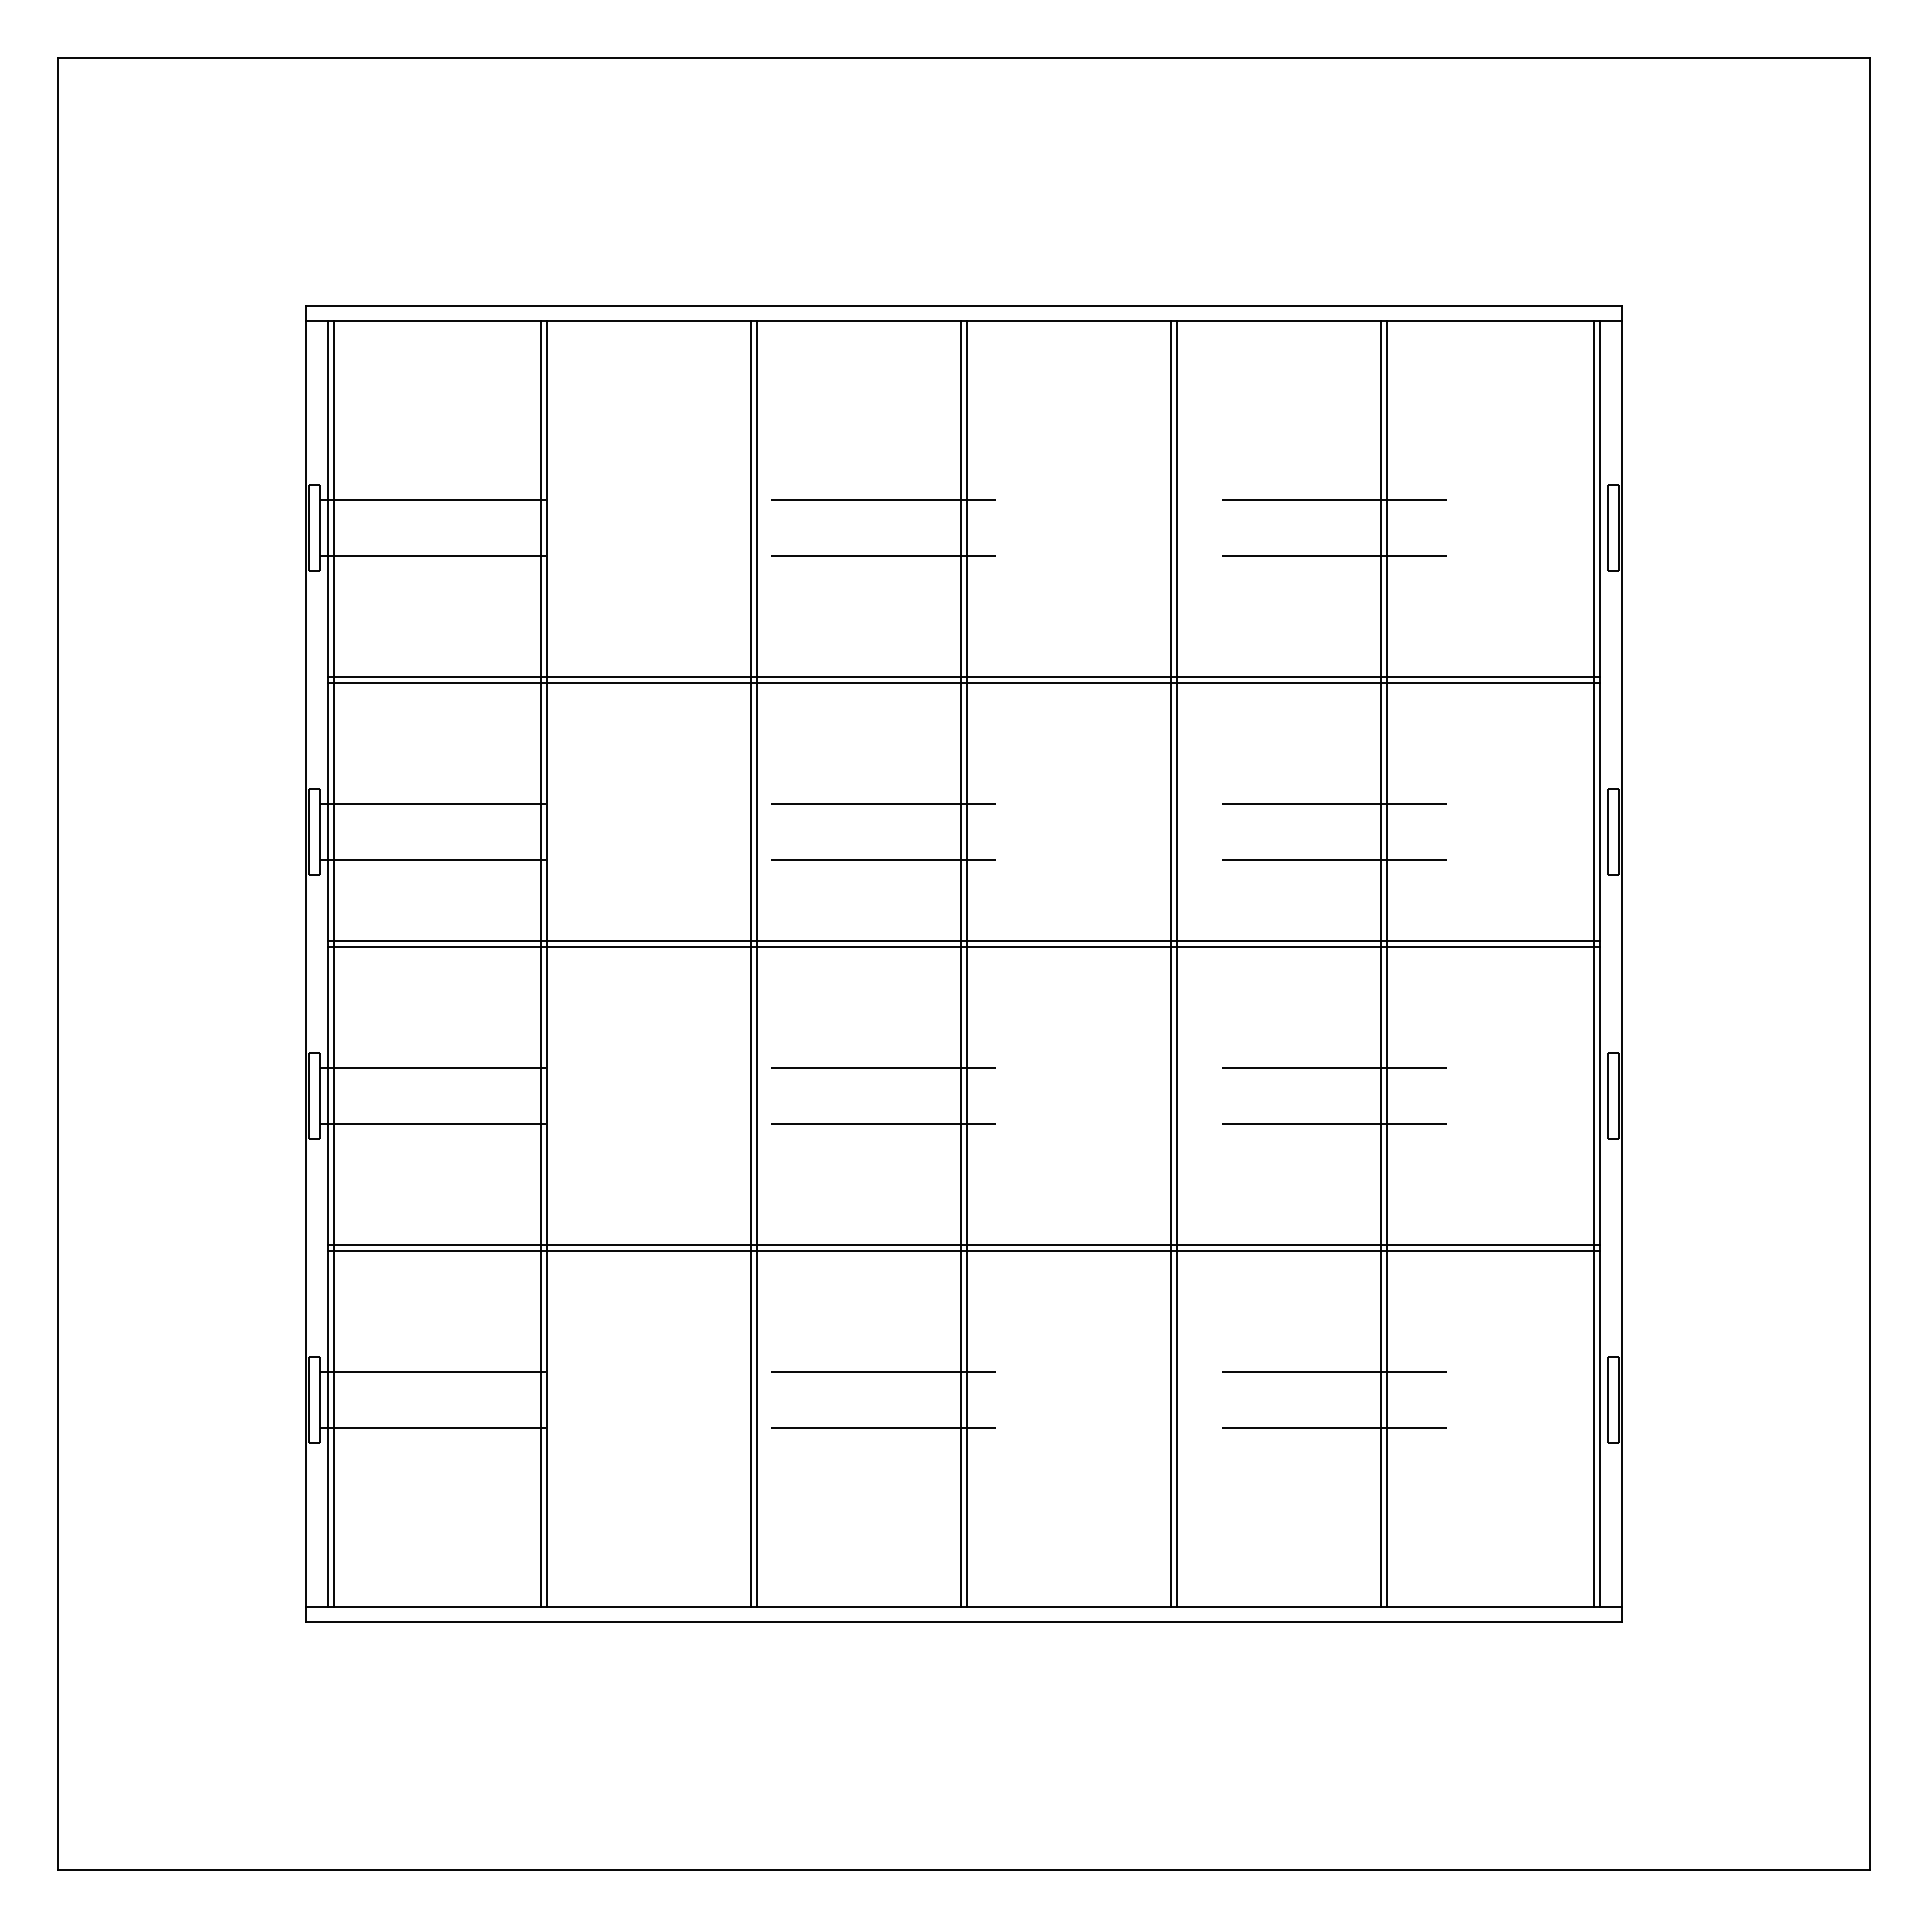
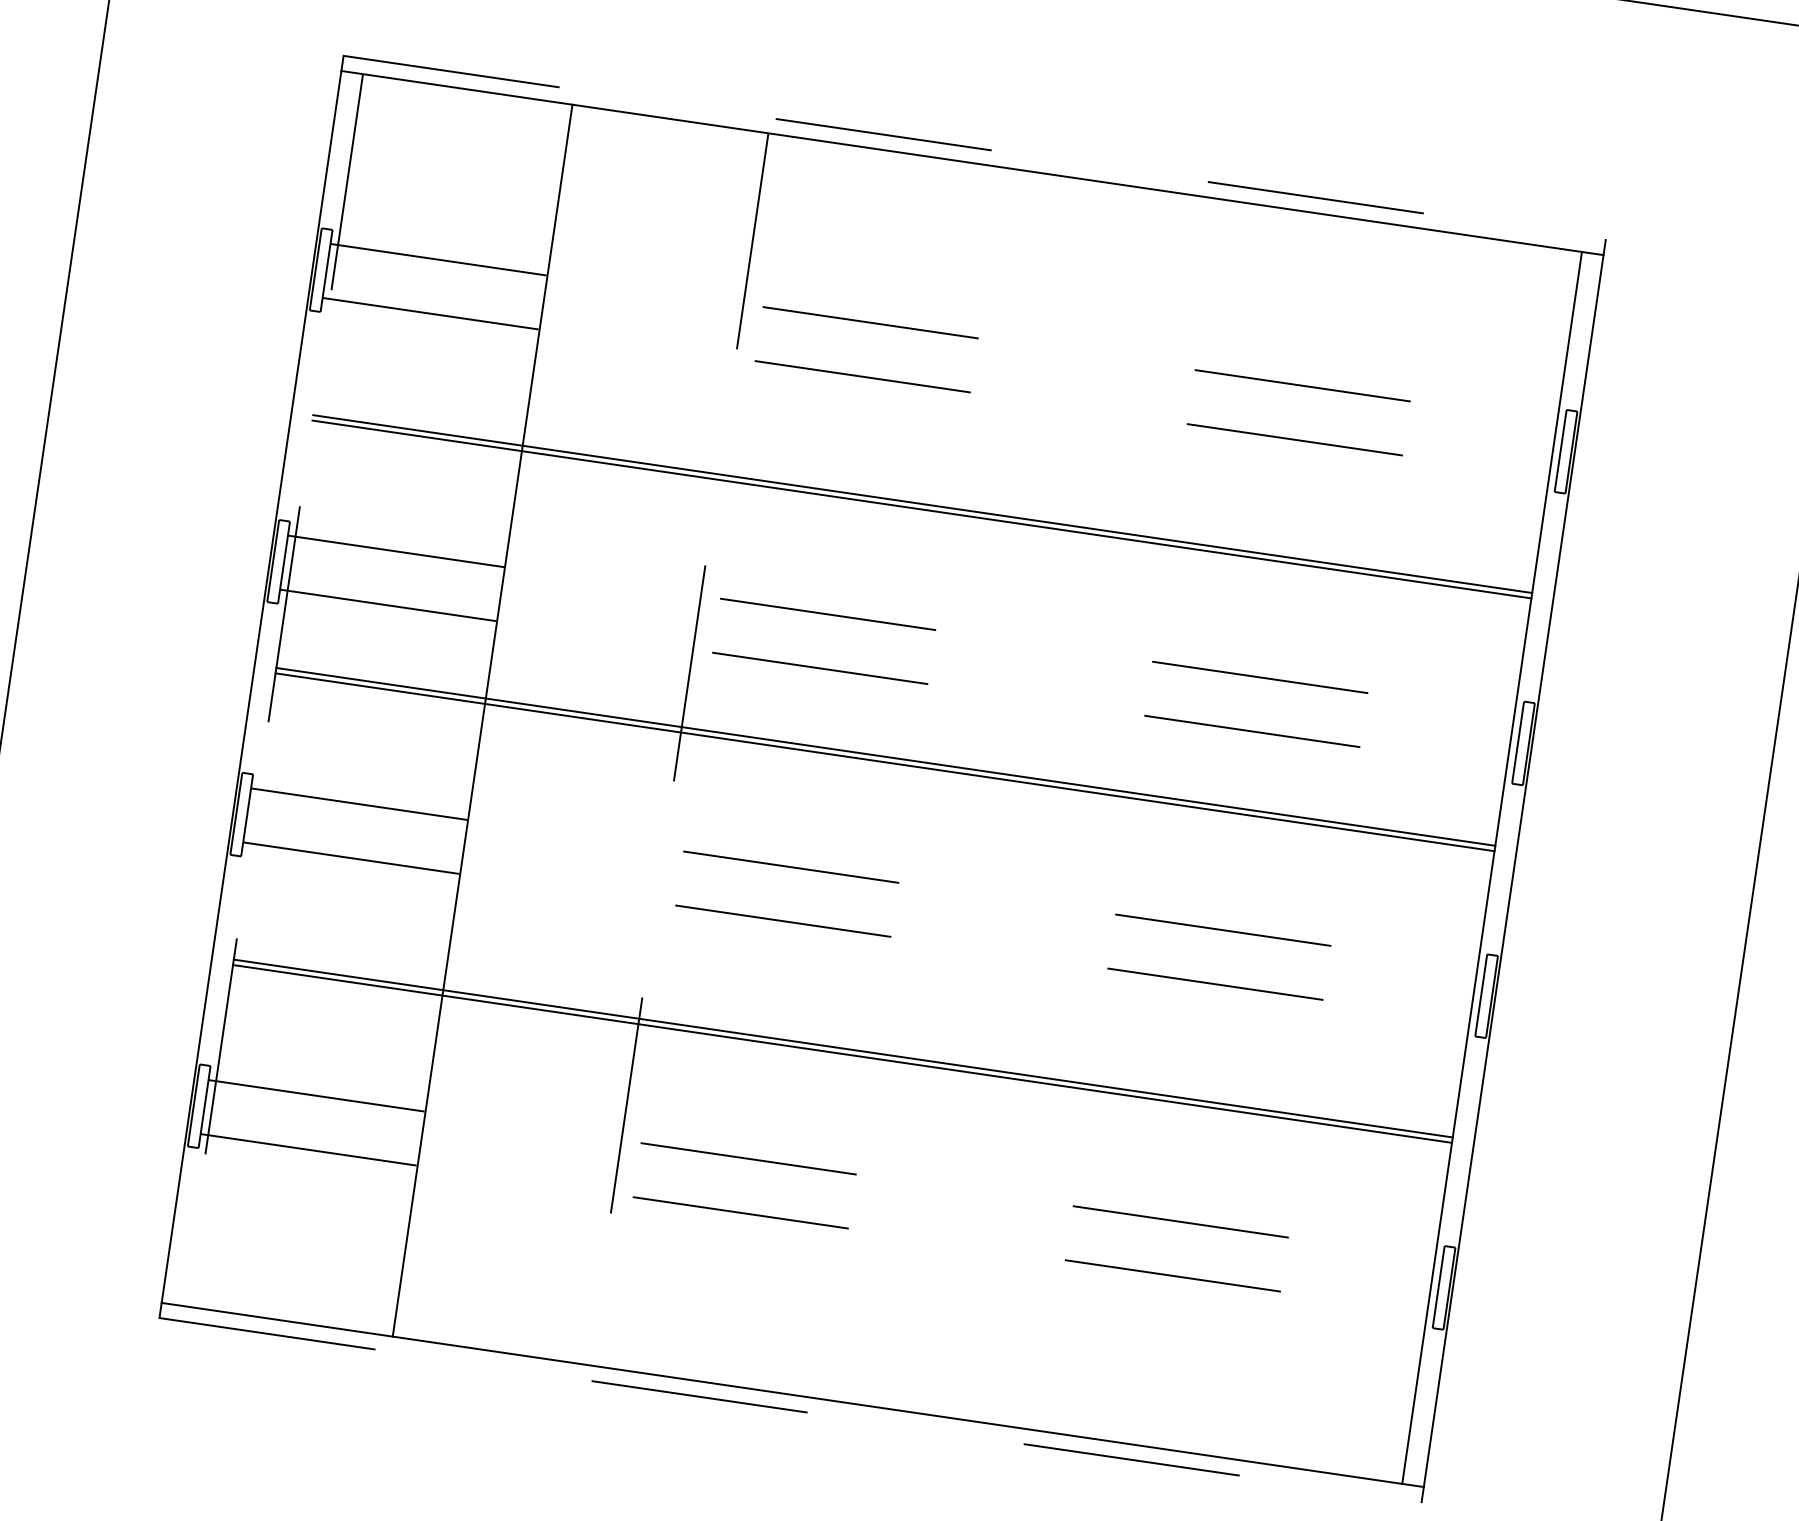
line: (964, 305) -> (975, 147), solid -> dashed
line: (328, 963) -> (273, 689), solid -> dashed
line: (333, 963) -> (278, 690), removed
line: (541, 963) -> (477, 719), removed
line: (751, 963) -> (679, 748), solid -> dashed
line: (756, 963) -> (683, 749), removed
line: (961, 963) -> (880, 778), removed
line: (966, 963) -> (885, 778), removed
line: (1171, 963) -> (1081, 807), removed
line: (1176, 963) -> (1086, 808), removed
line: (1381, 963) -> (1282, 836), removed
line: (1386, 963) -> (1287, 837), removed
line: (1594, 963) -> (1487, 866), removed
line: (964, 1622) -> (791, 1410), solid -> dashed

